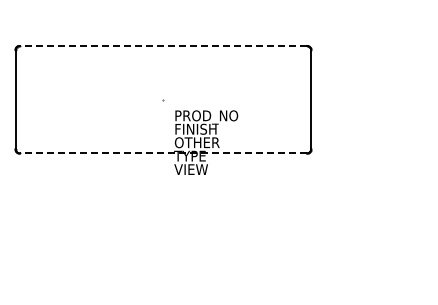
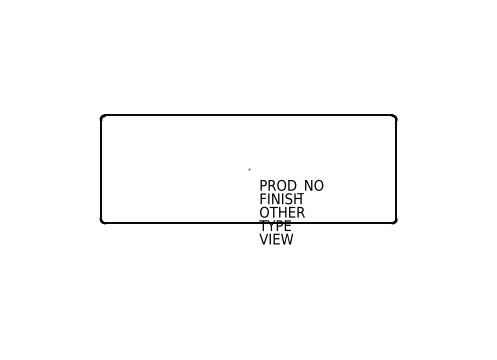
line: (163, 45) -> (248, 115), dashed -> solid
line: (163, 153) -> (248, 223), dashed -> solid

